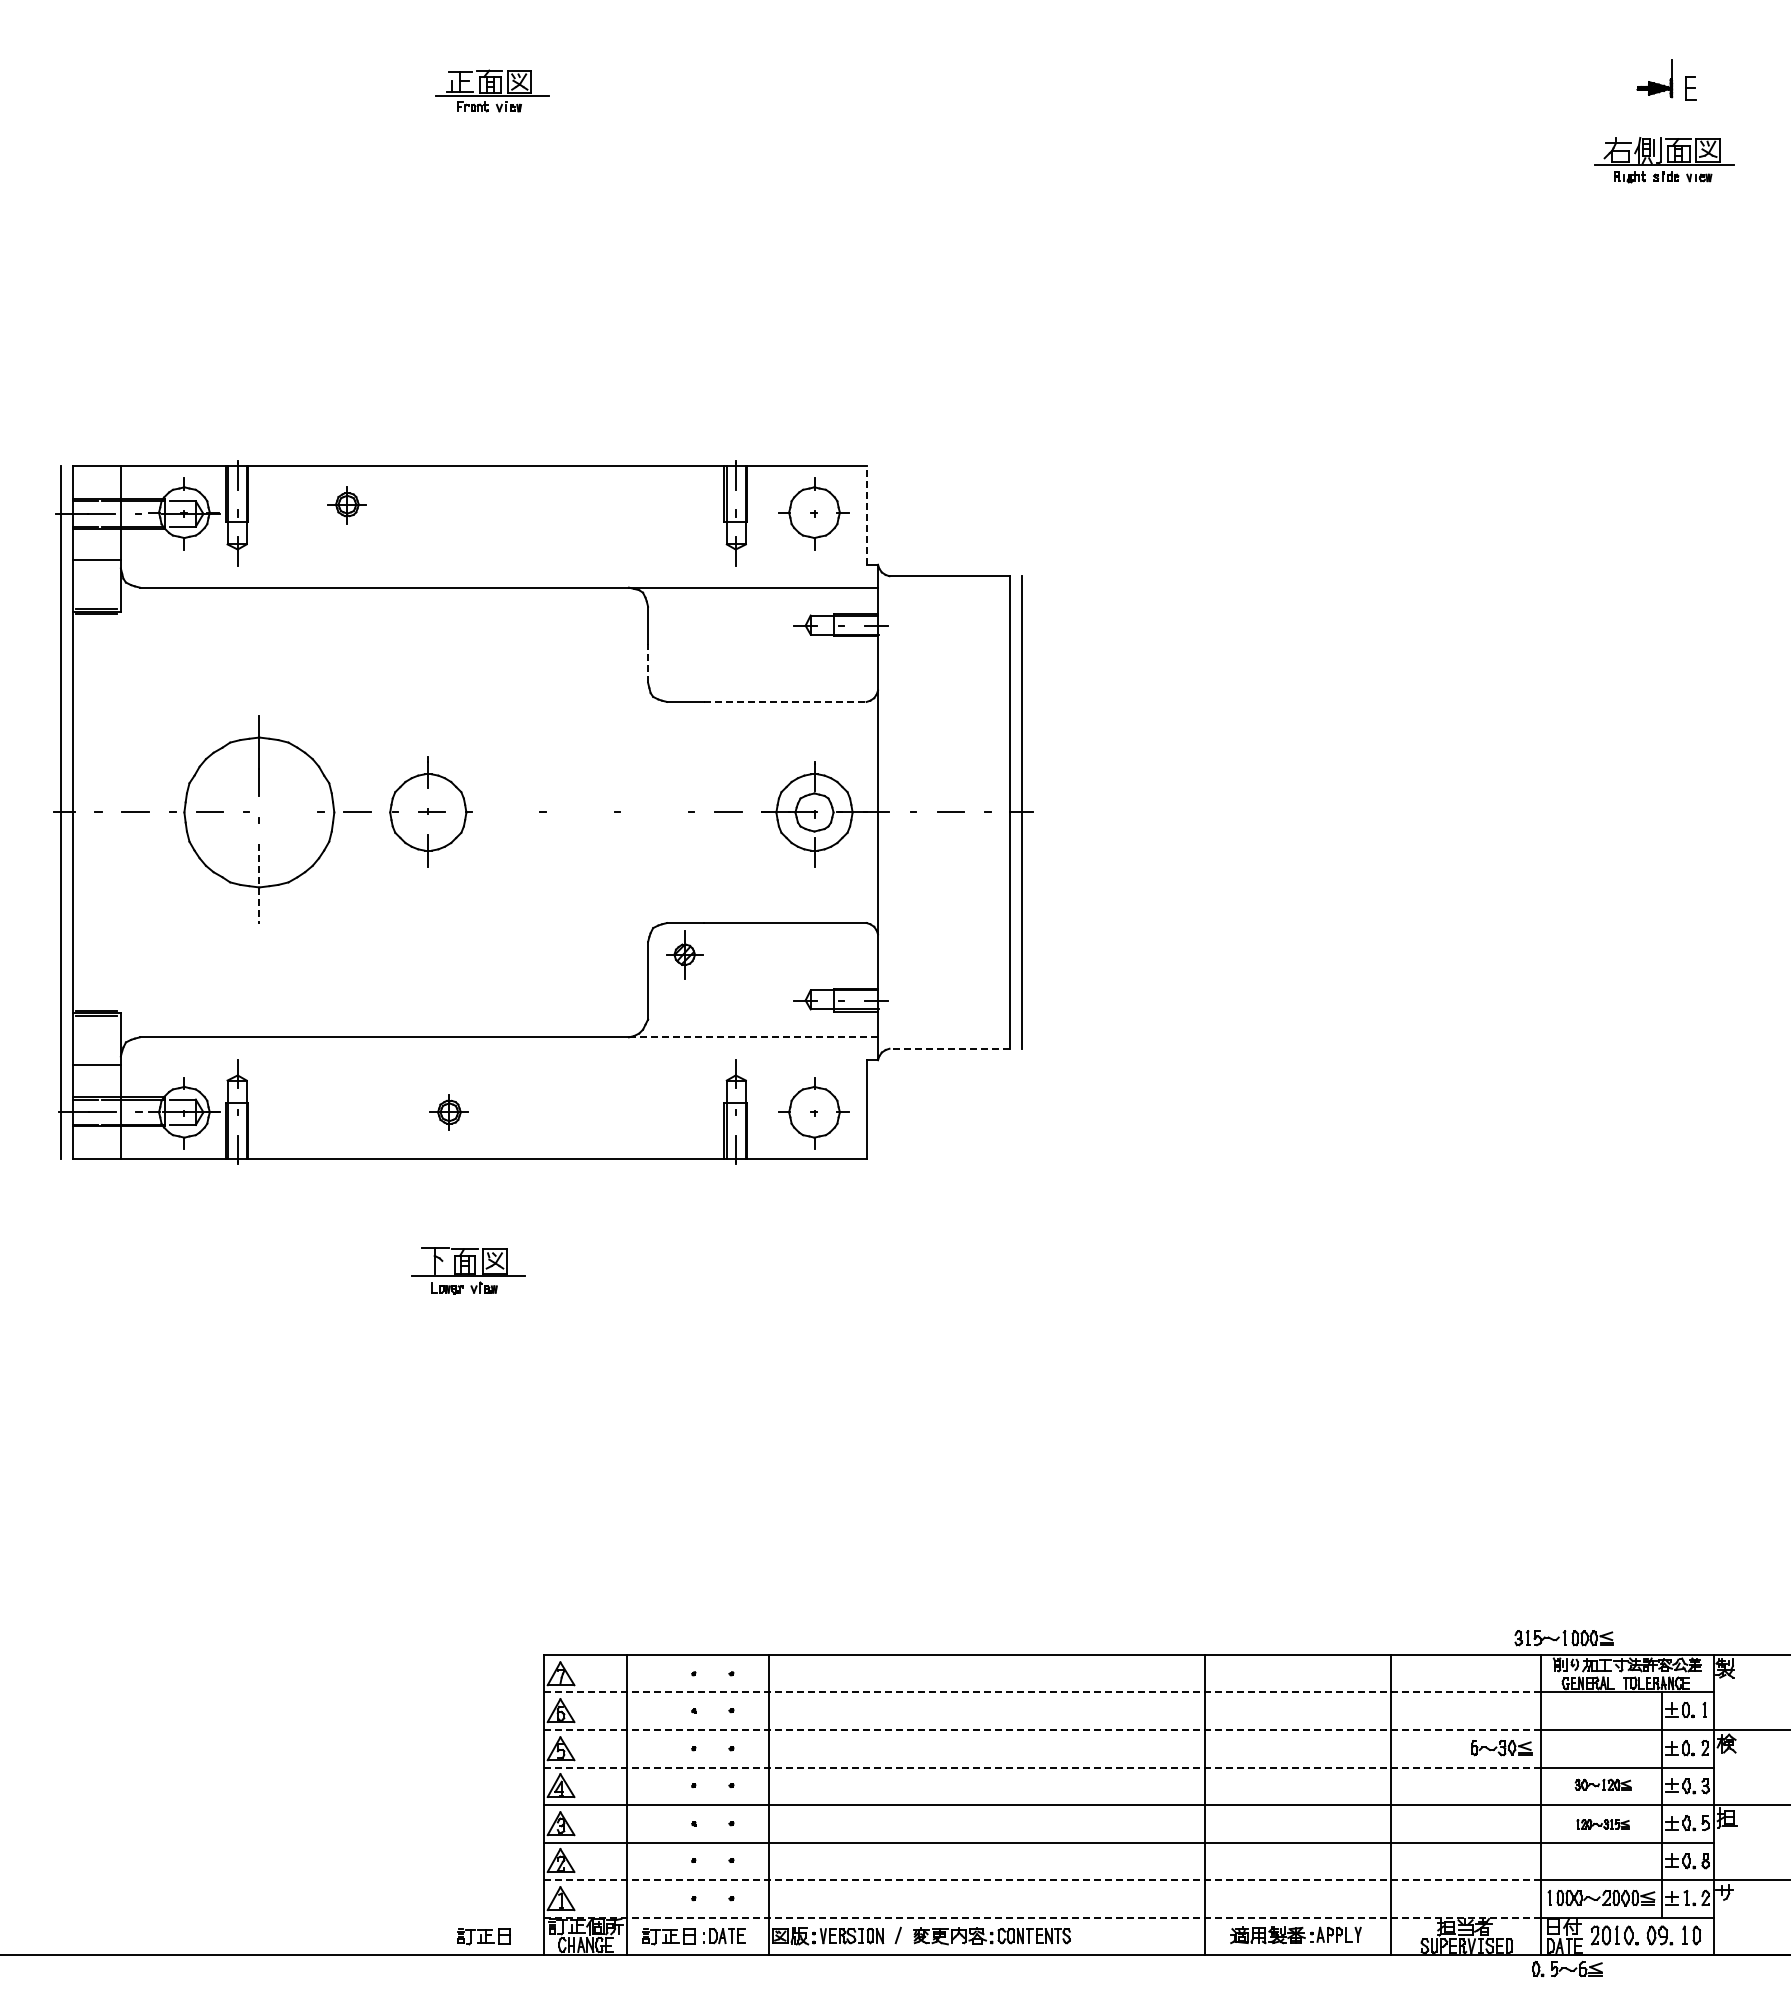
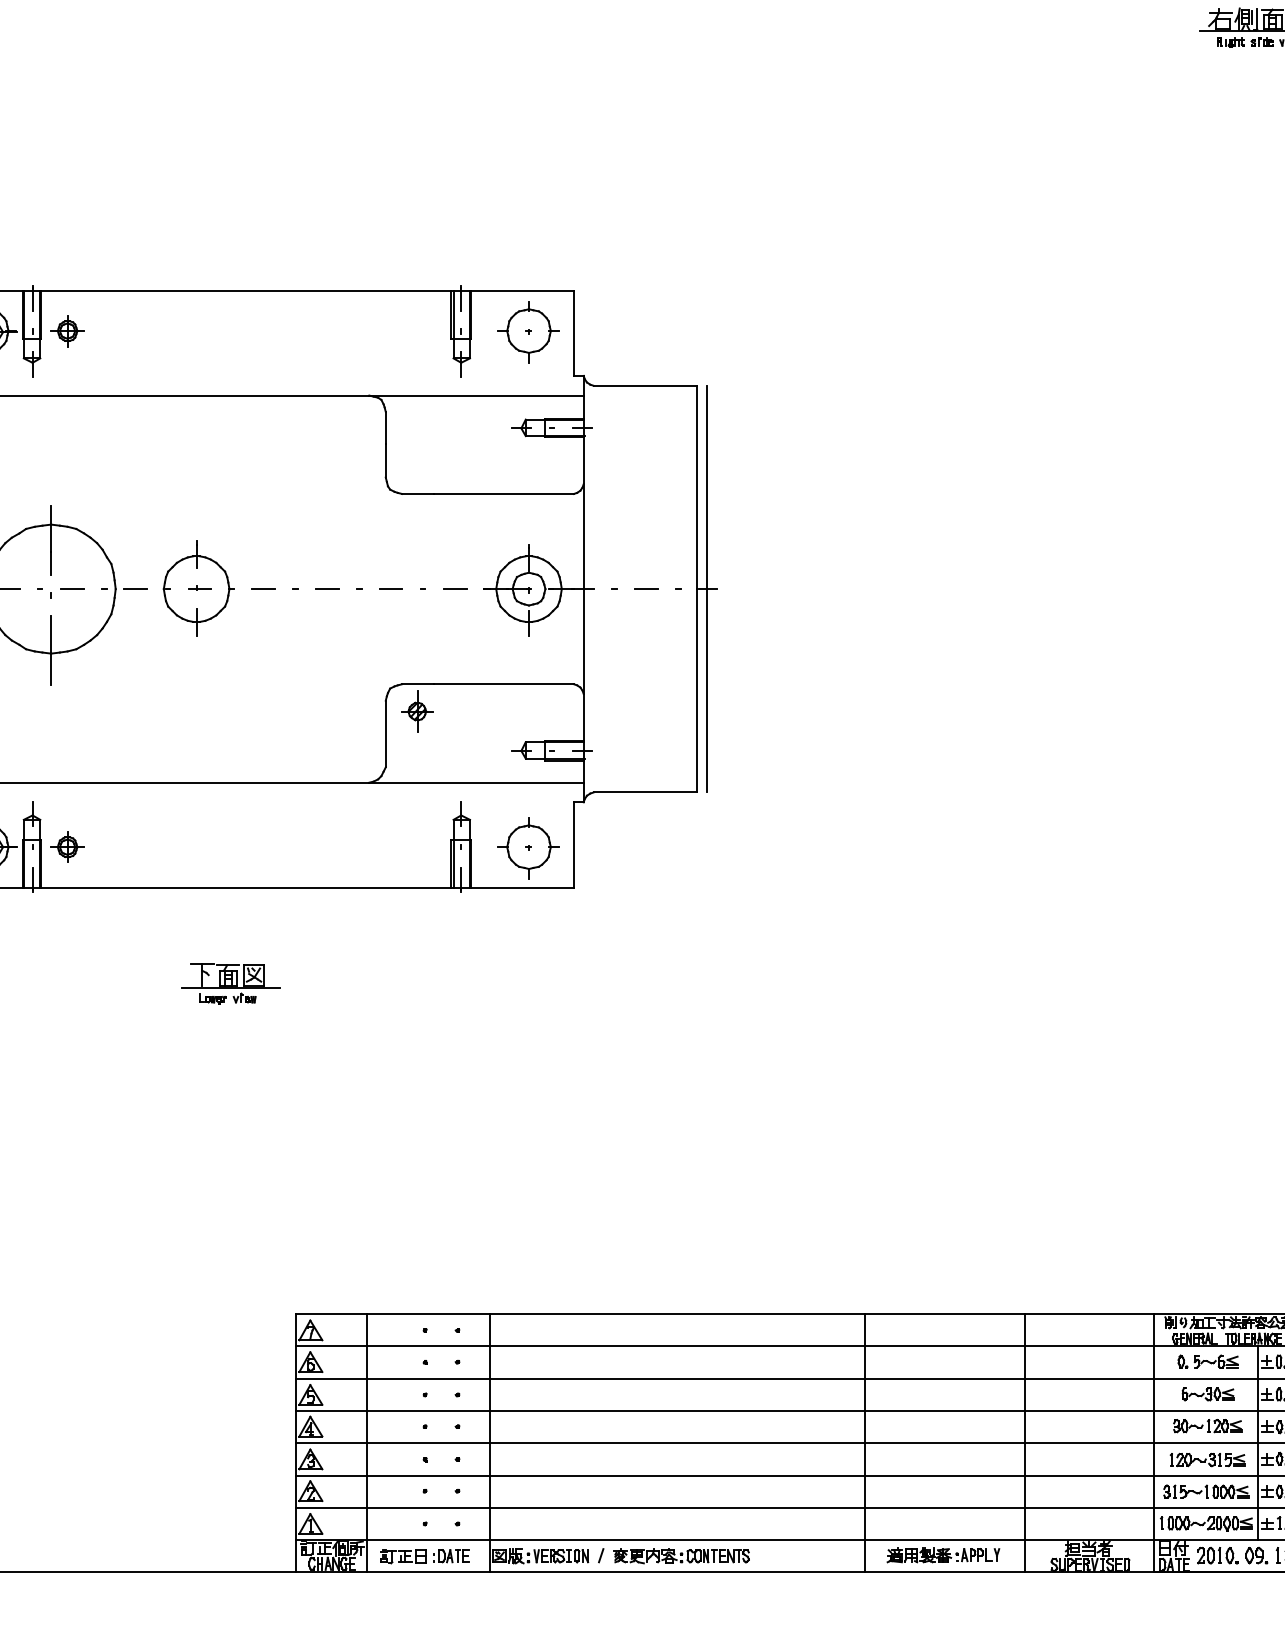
part: (346, 505) -> (66, 331), moved
line: (866, 515) -> (573, 333), dashed -> solid
line: (648, 663) -> (386, 460), dashed -> solid
line: (785, 701) -> (504, 493), dashed -> solid
line: (506, 811) -> (263, 588), added
line: (283, 812) -> (71, 589), added
line: (579, 812) -> (326, 589), added
line: (654, 812) -> (391, 589), added
line: (259, 884) -> (51, 651), dashed -> solid
line: (754, 1037) -> (477, 782), dashed -> solid
line: (949, 1048) -> (645, 792), dashed -> solid
part: (448, 1112) -> (66, 847), moved
part: (1563, 1638) -> (1205, 1492), moved
line: (1042, 1691) -> (725, 1345), dashed -> solid
line: (1042, 1729) -> (725, 1378), dashed -> solid
part: (1501, 1748) -> (1208, 1394), moved
line: (1042, 1767) -> (725, 1411), dashed -> solid
part: (1603, 1784) -> (1208, 1425), size x1.43
part: (1603, 1824) -> (1208, 1460), size x1.67
line: (1042, 1879) -> (725, 1507), dashed -> solid
line: (1042, 1917) -> (725, 1540), dashed -> solid
part: (483, 1936) -> (244, 1556), removed
part: (1567, 1969) -> (1208, 1362), moved

